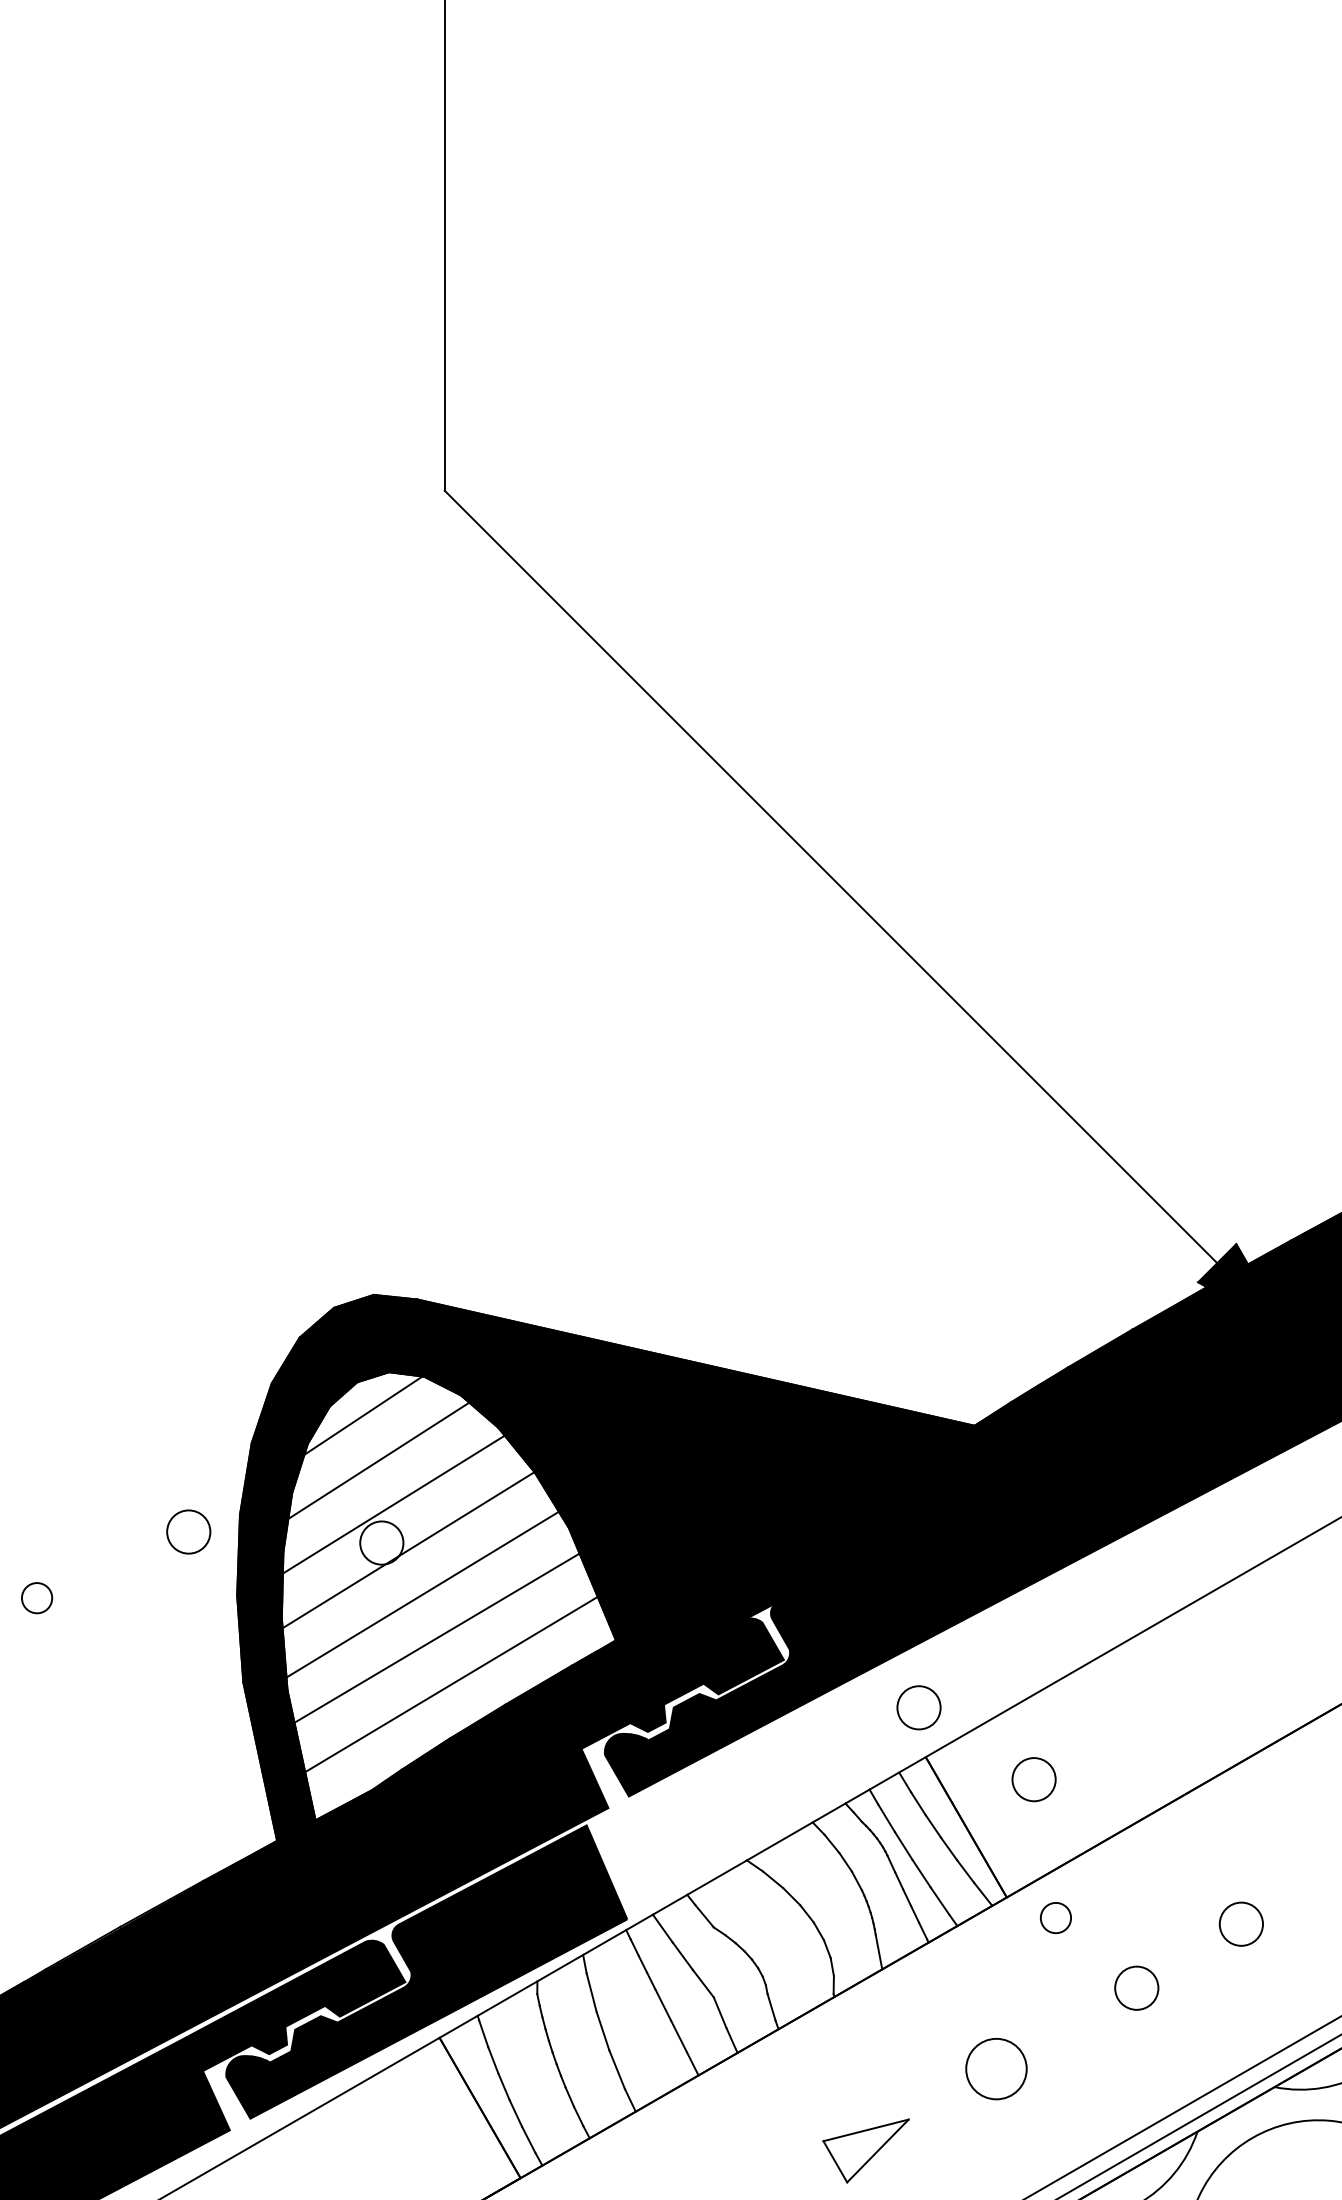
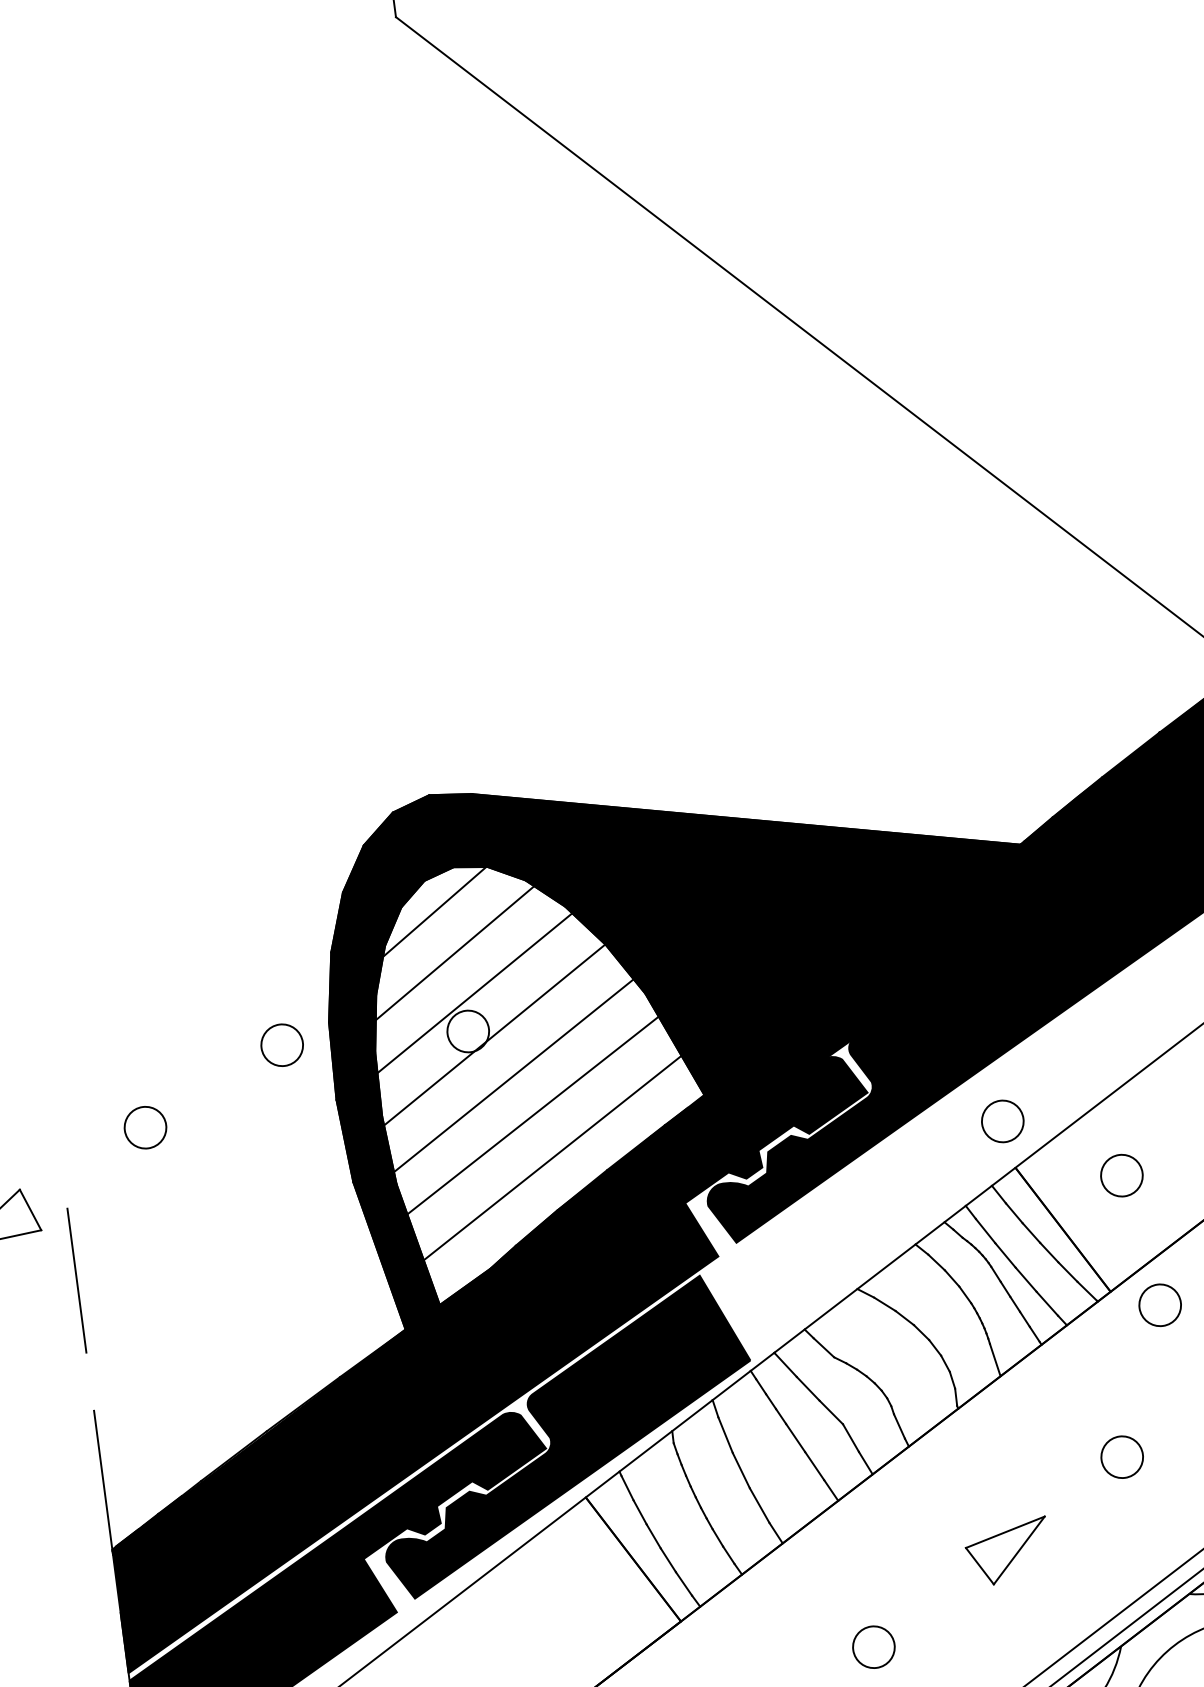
circle: (36, 1597) -> (144, 1127), size x1.43
circle: (1055, 1917) -> (1159, 1304), size x1.43
circle: (995, 2068) -> (1121, 1456), size x0.71

